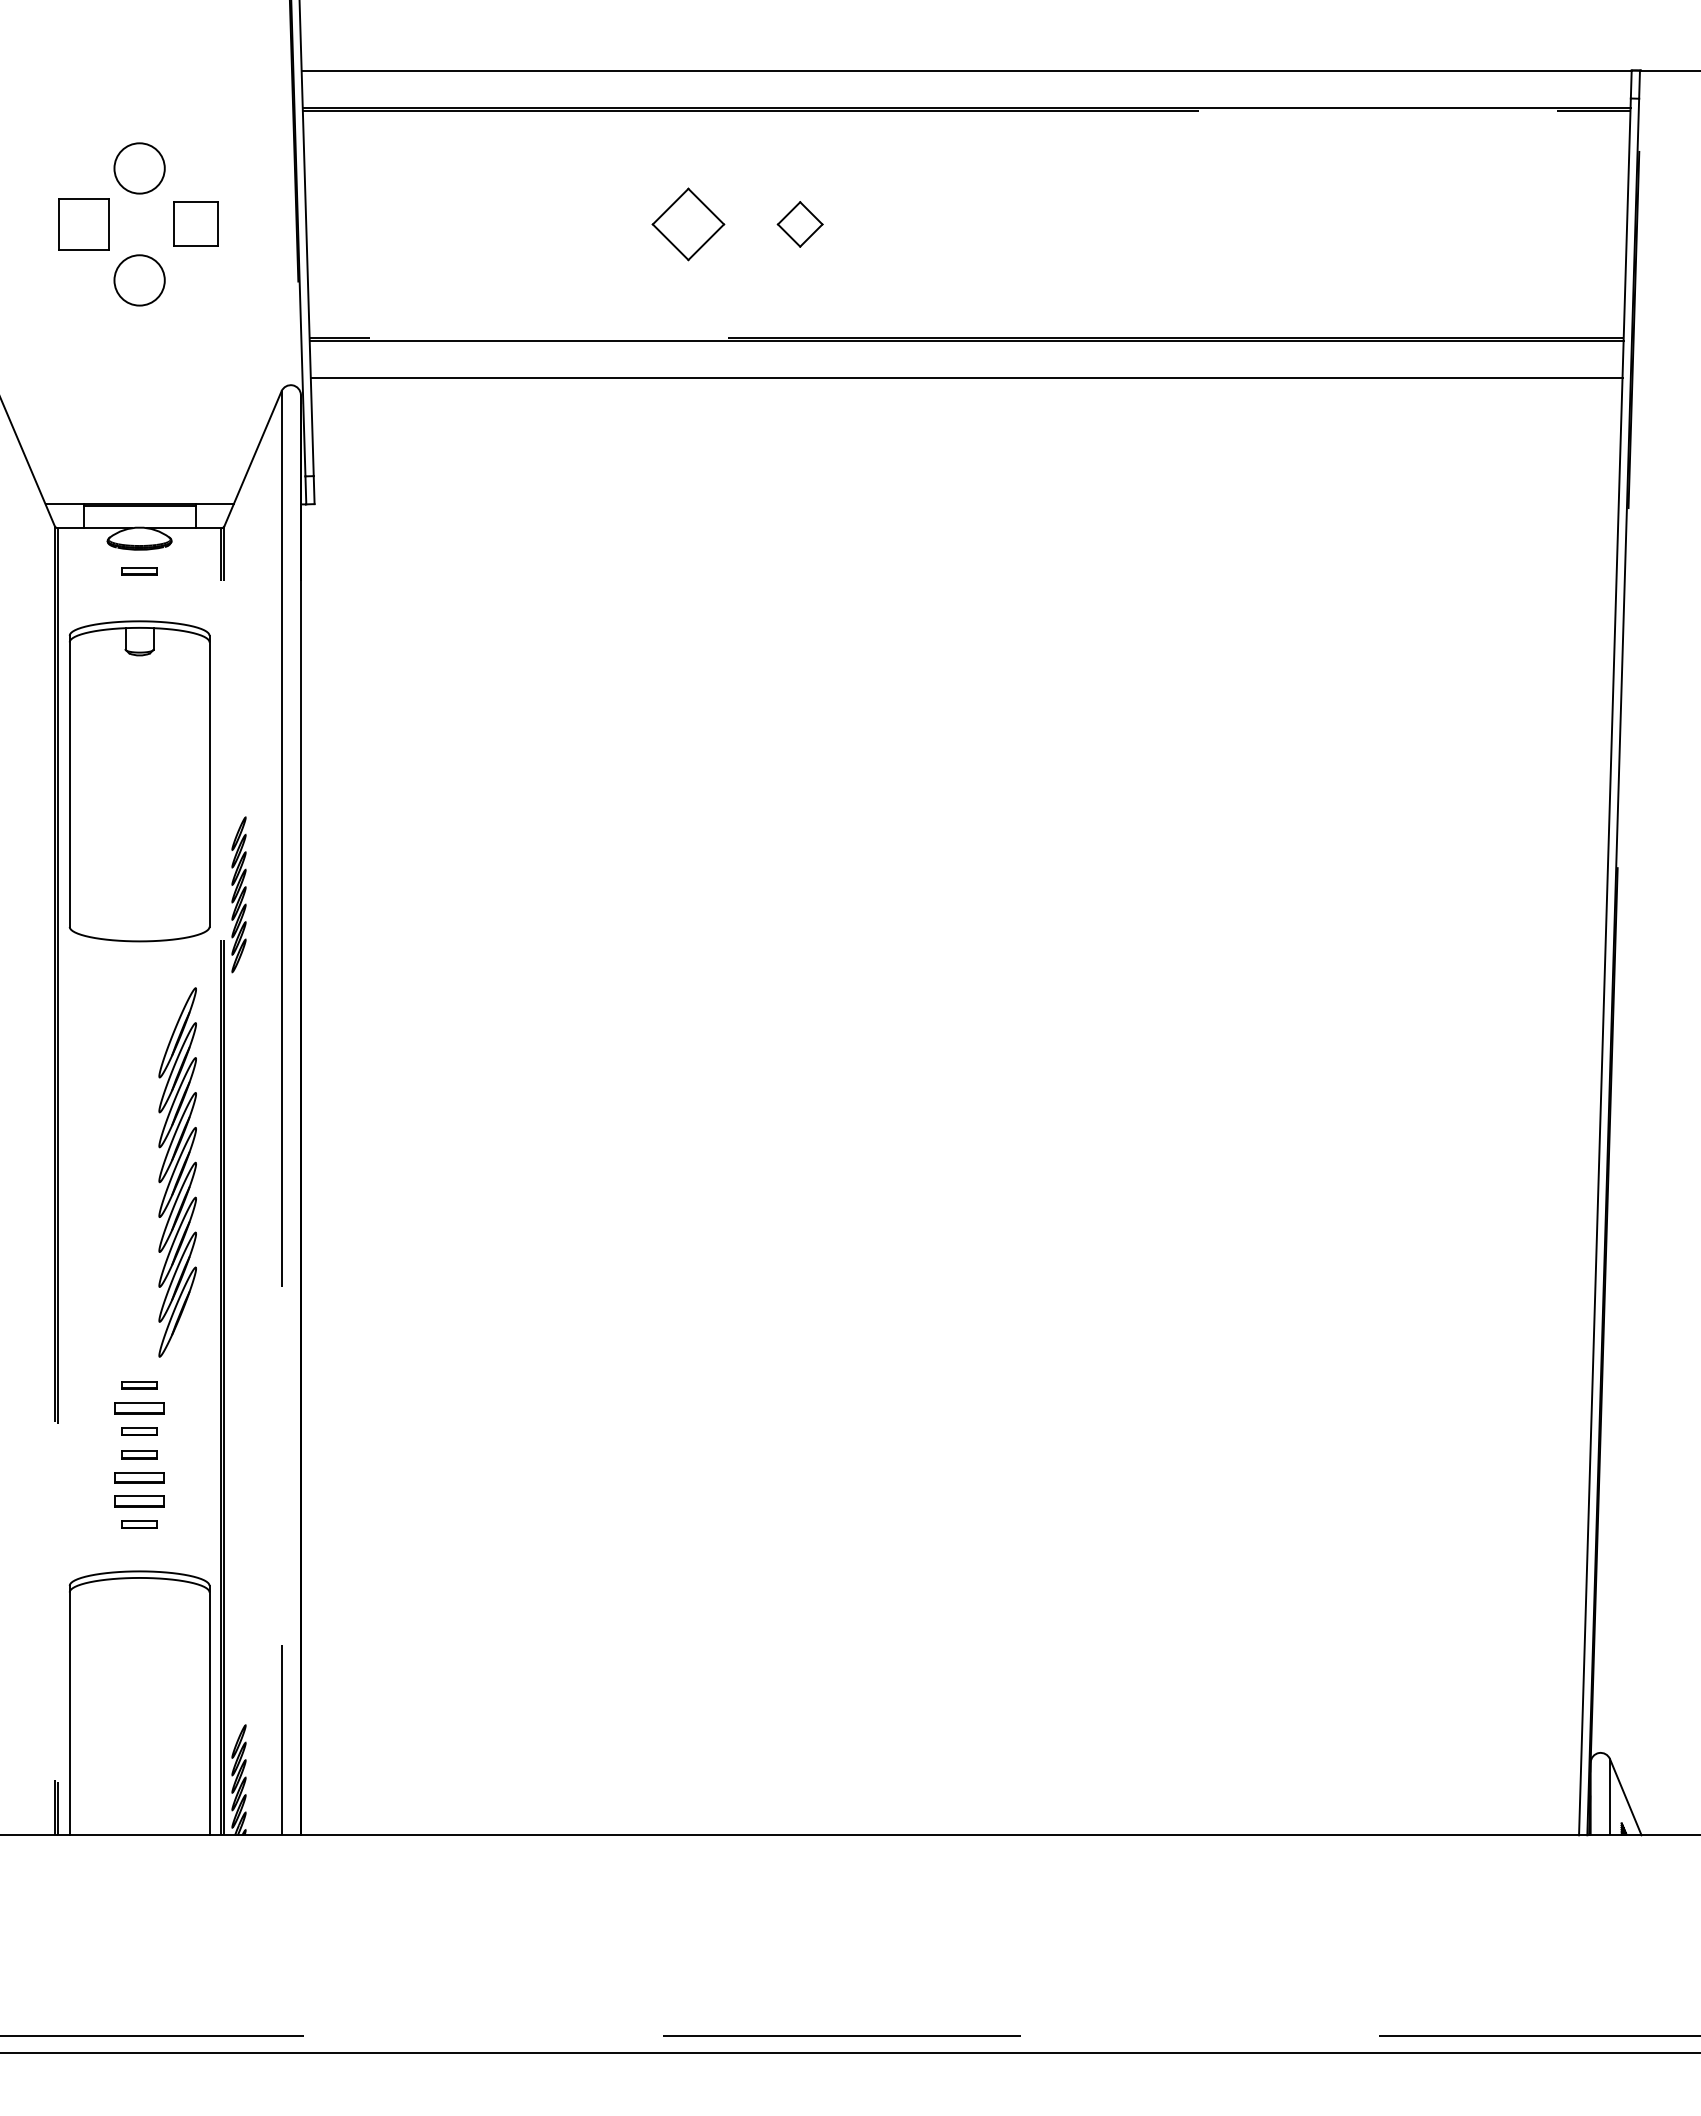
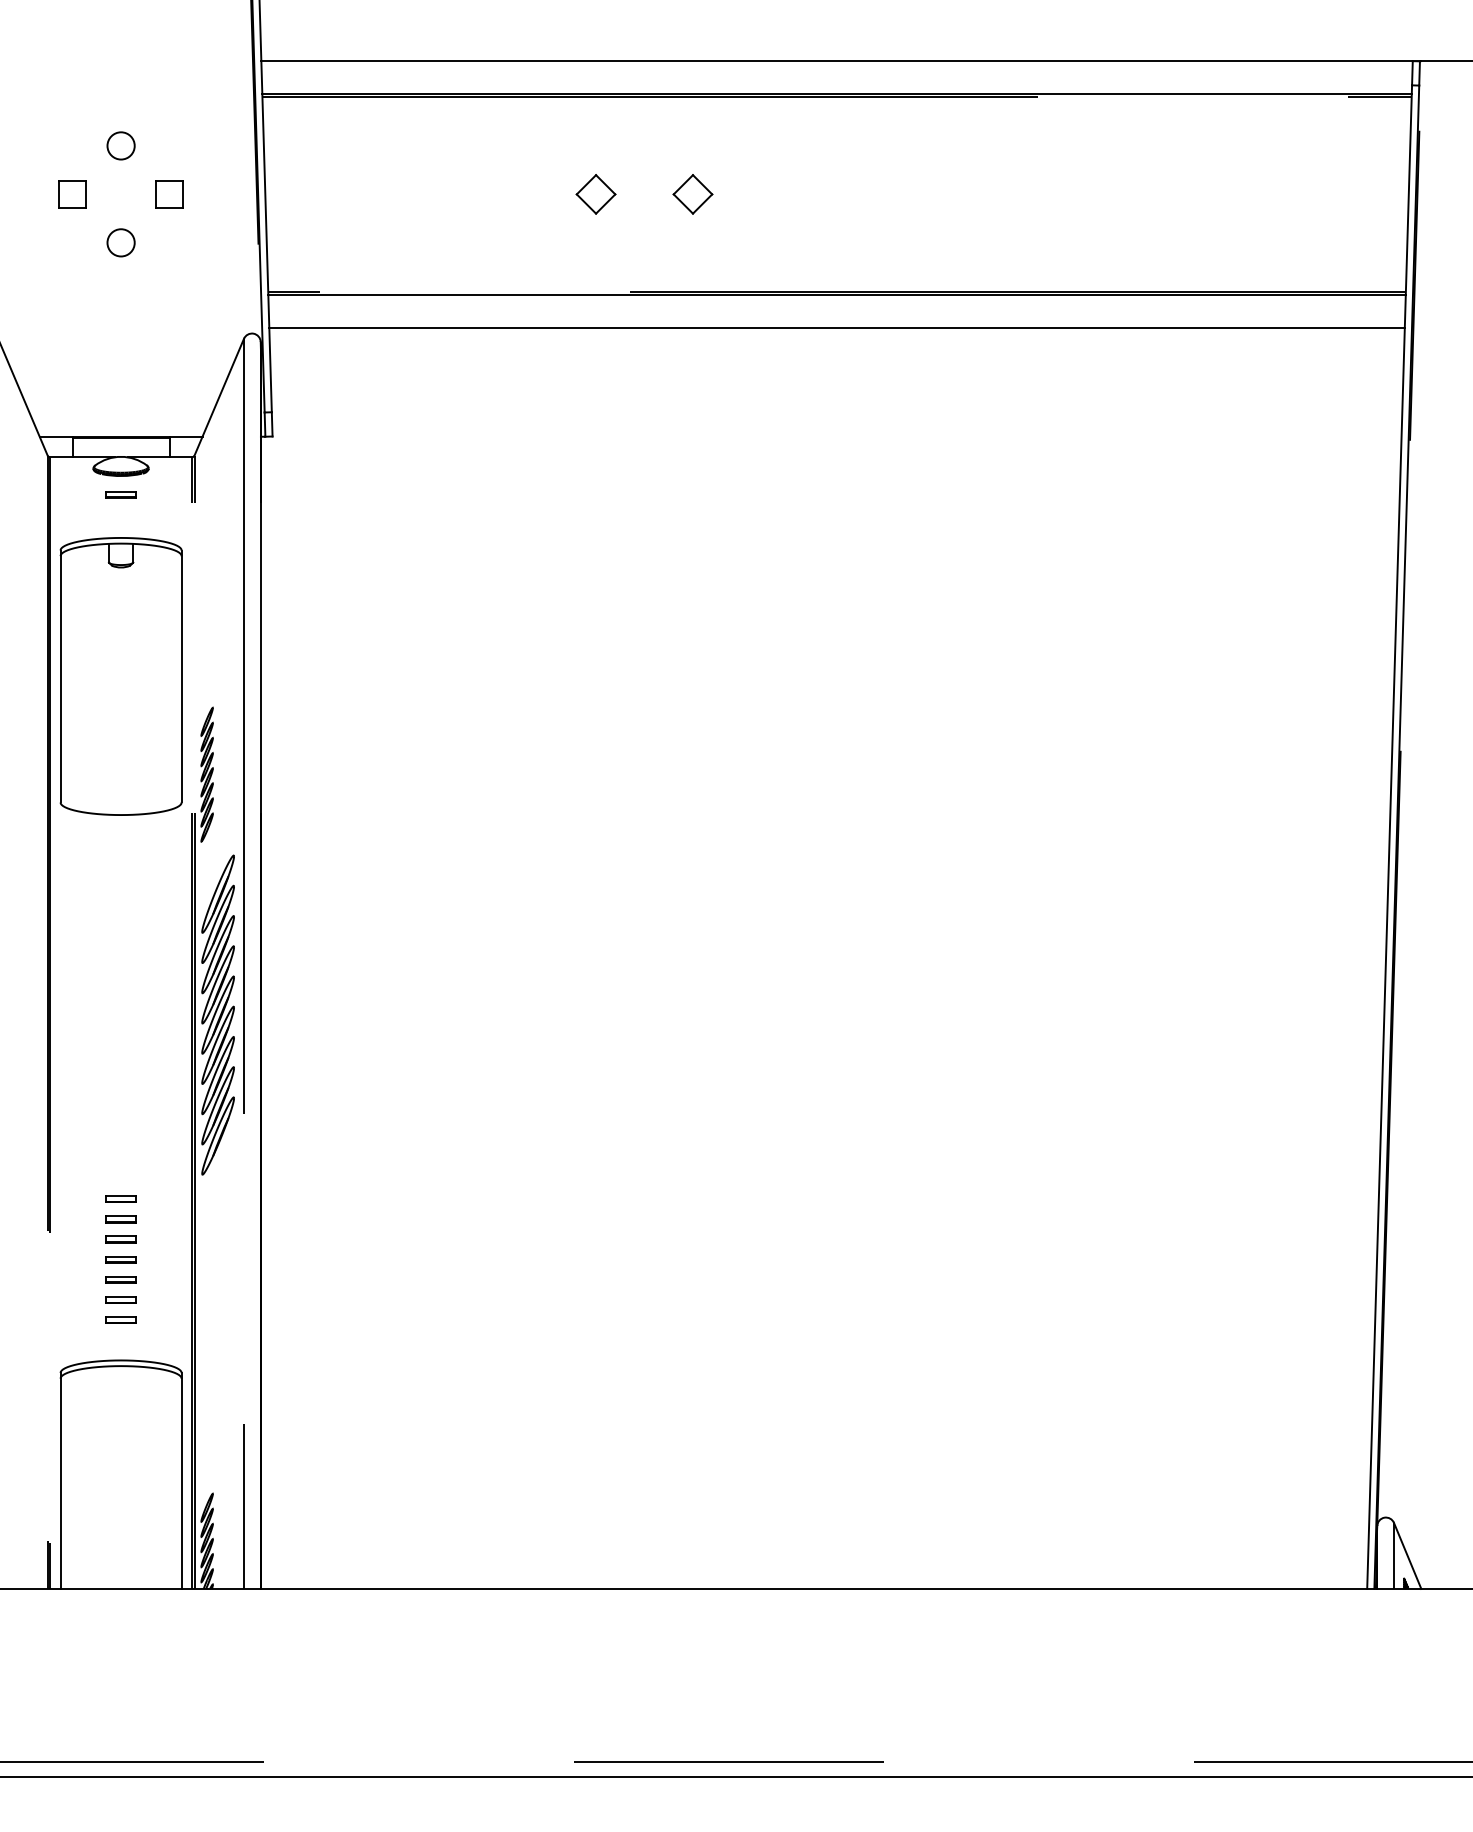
circle: (139, 168) -> (120, 145), size x0.62
part: (83, 224) -> (72, 194), size x0.62
part: (195, 224) -> (169, 194), size x0.71
part: (687, 224) -> (595, 194), size x0.62
circle: (139, 280) -> (120, 242), size x0.62
part: (177, 1172) -> (217, 1015), moved
part: (139, 1408) -> (120, 1219), size x0.71
part: (139, 1478) -> (120, 1280), size x0.71
part: (139, 1501) -> (120, 1299), size x0.71

